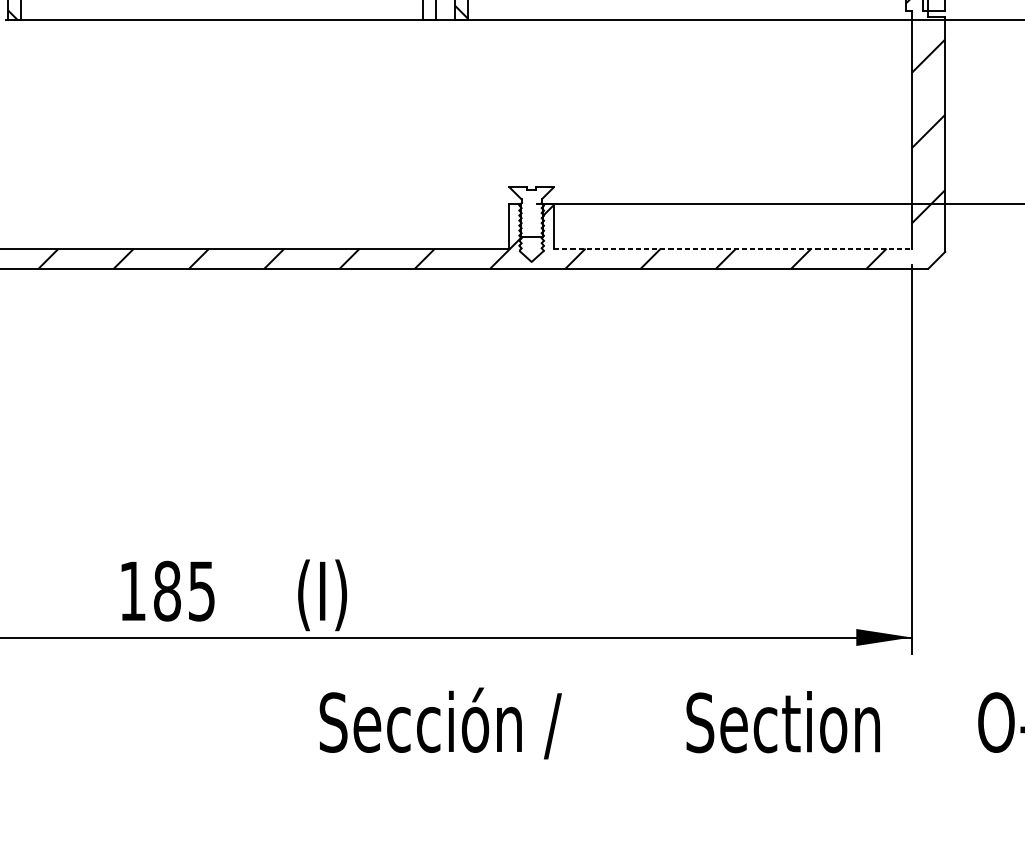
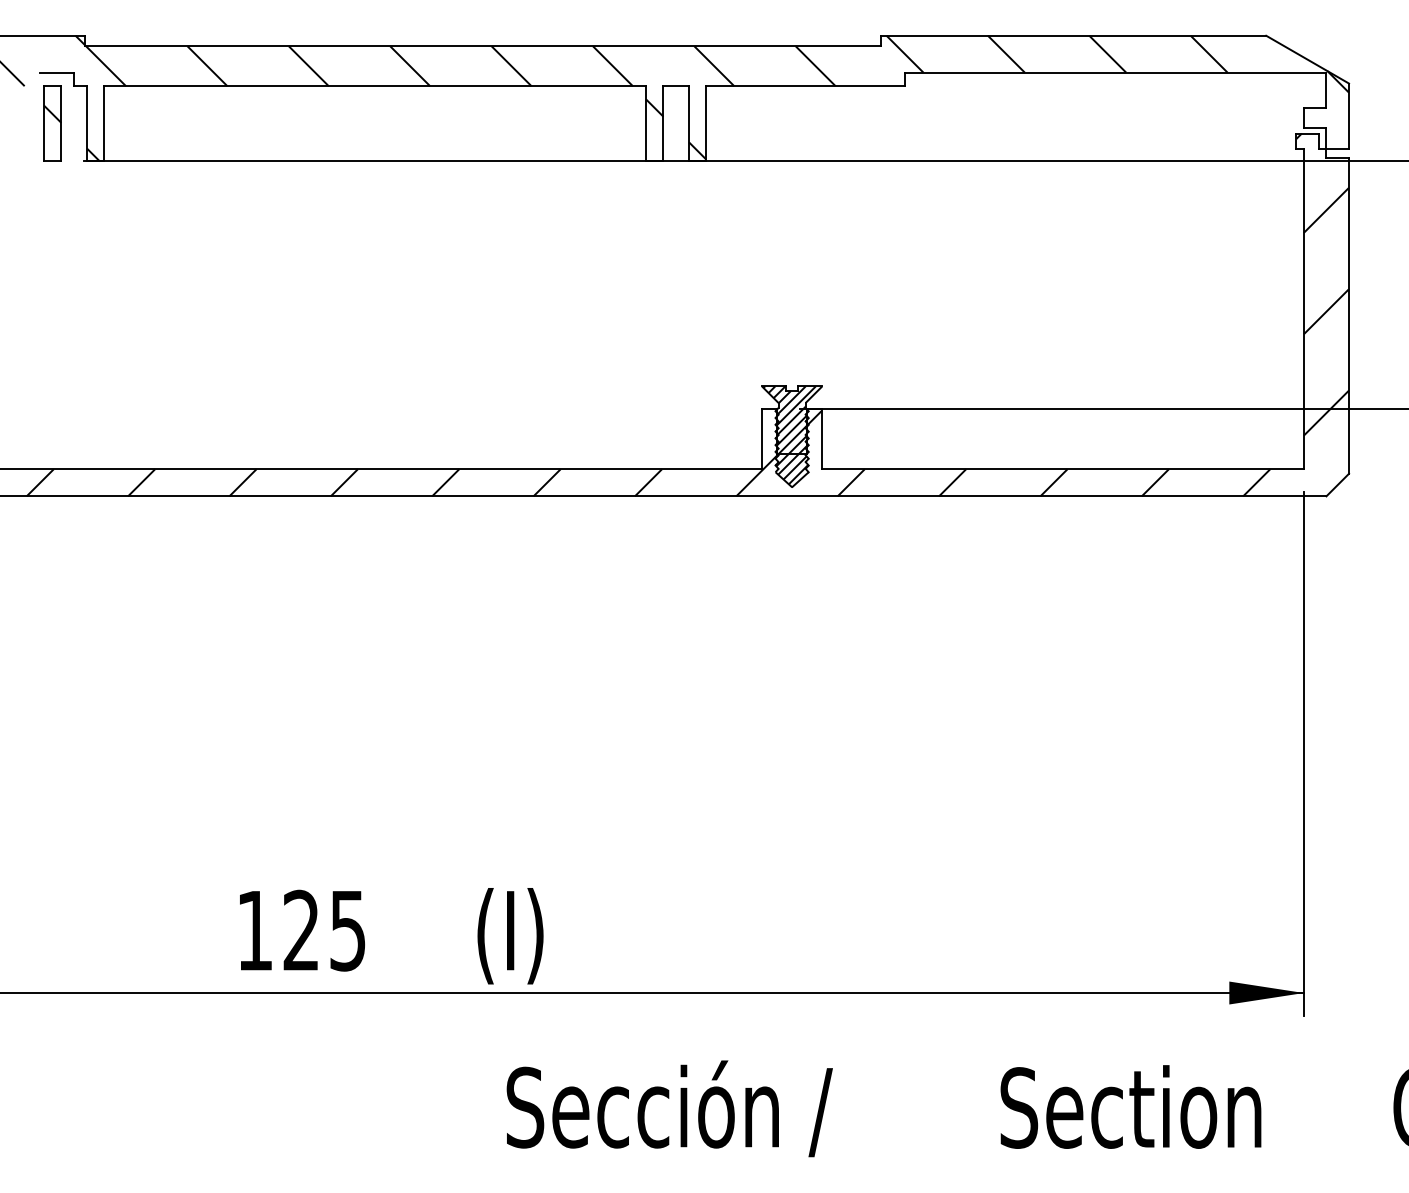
hatch: (529, 223) -> (789, 435), added
line: (733, 248) -> (1063, 469), dashed -> solid
text: (167, 591) -> (301, 930), 185 -> 125

